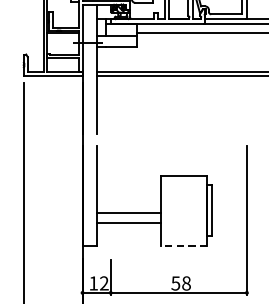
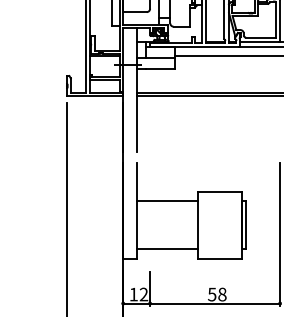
line: (128, 213) -> (167, 201), moved
line: (128, 223) -> (167, 249), moved
line: (184, 245) -> (220, 258), dashed -> solid

